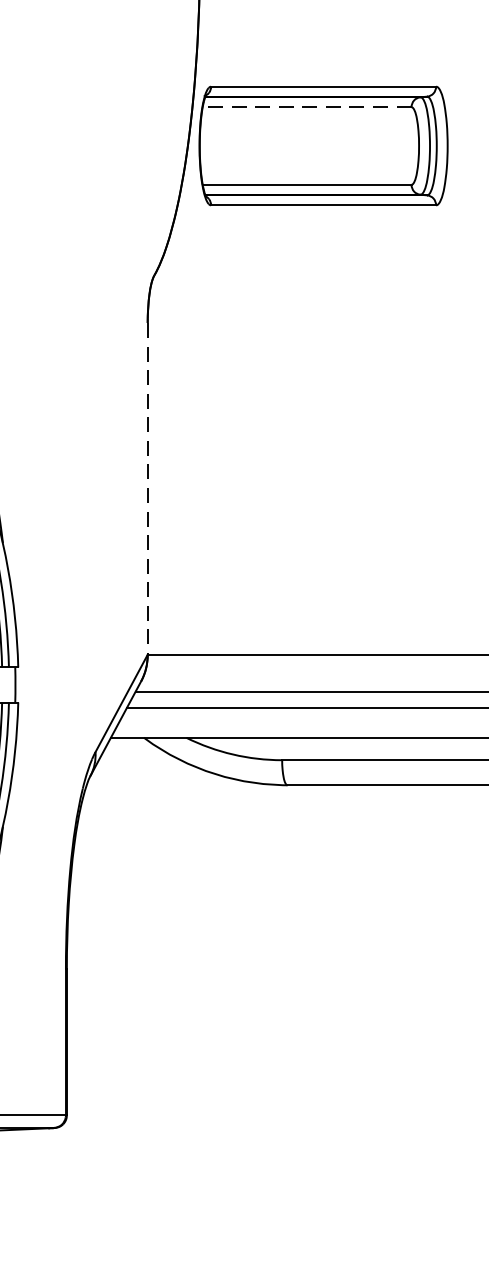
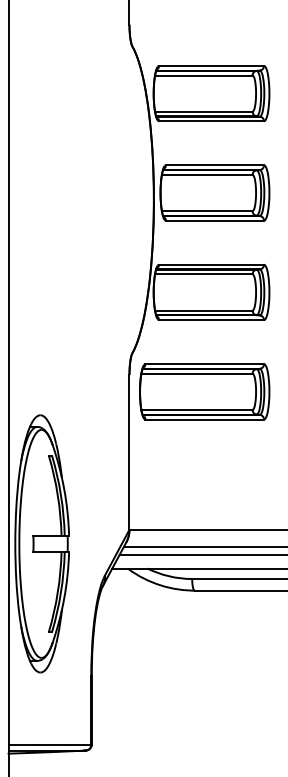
line: (306, 107) -> (203, 274), dashed -> solid
part: (308, 358) -> (204, 391), added
line: (147, 489) -> (129, 452), dashed -> solid

